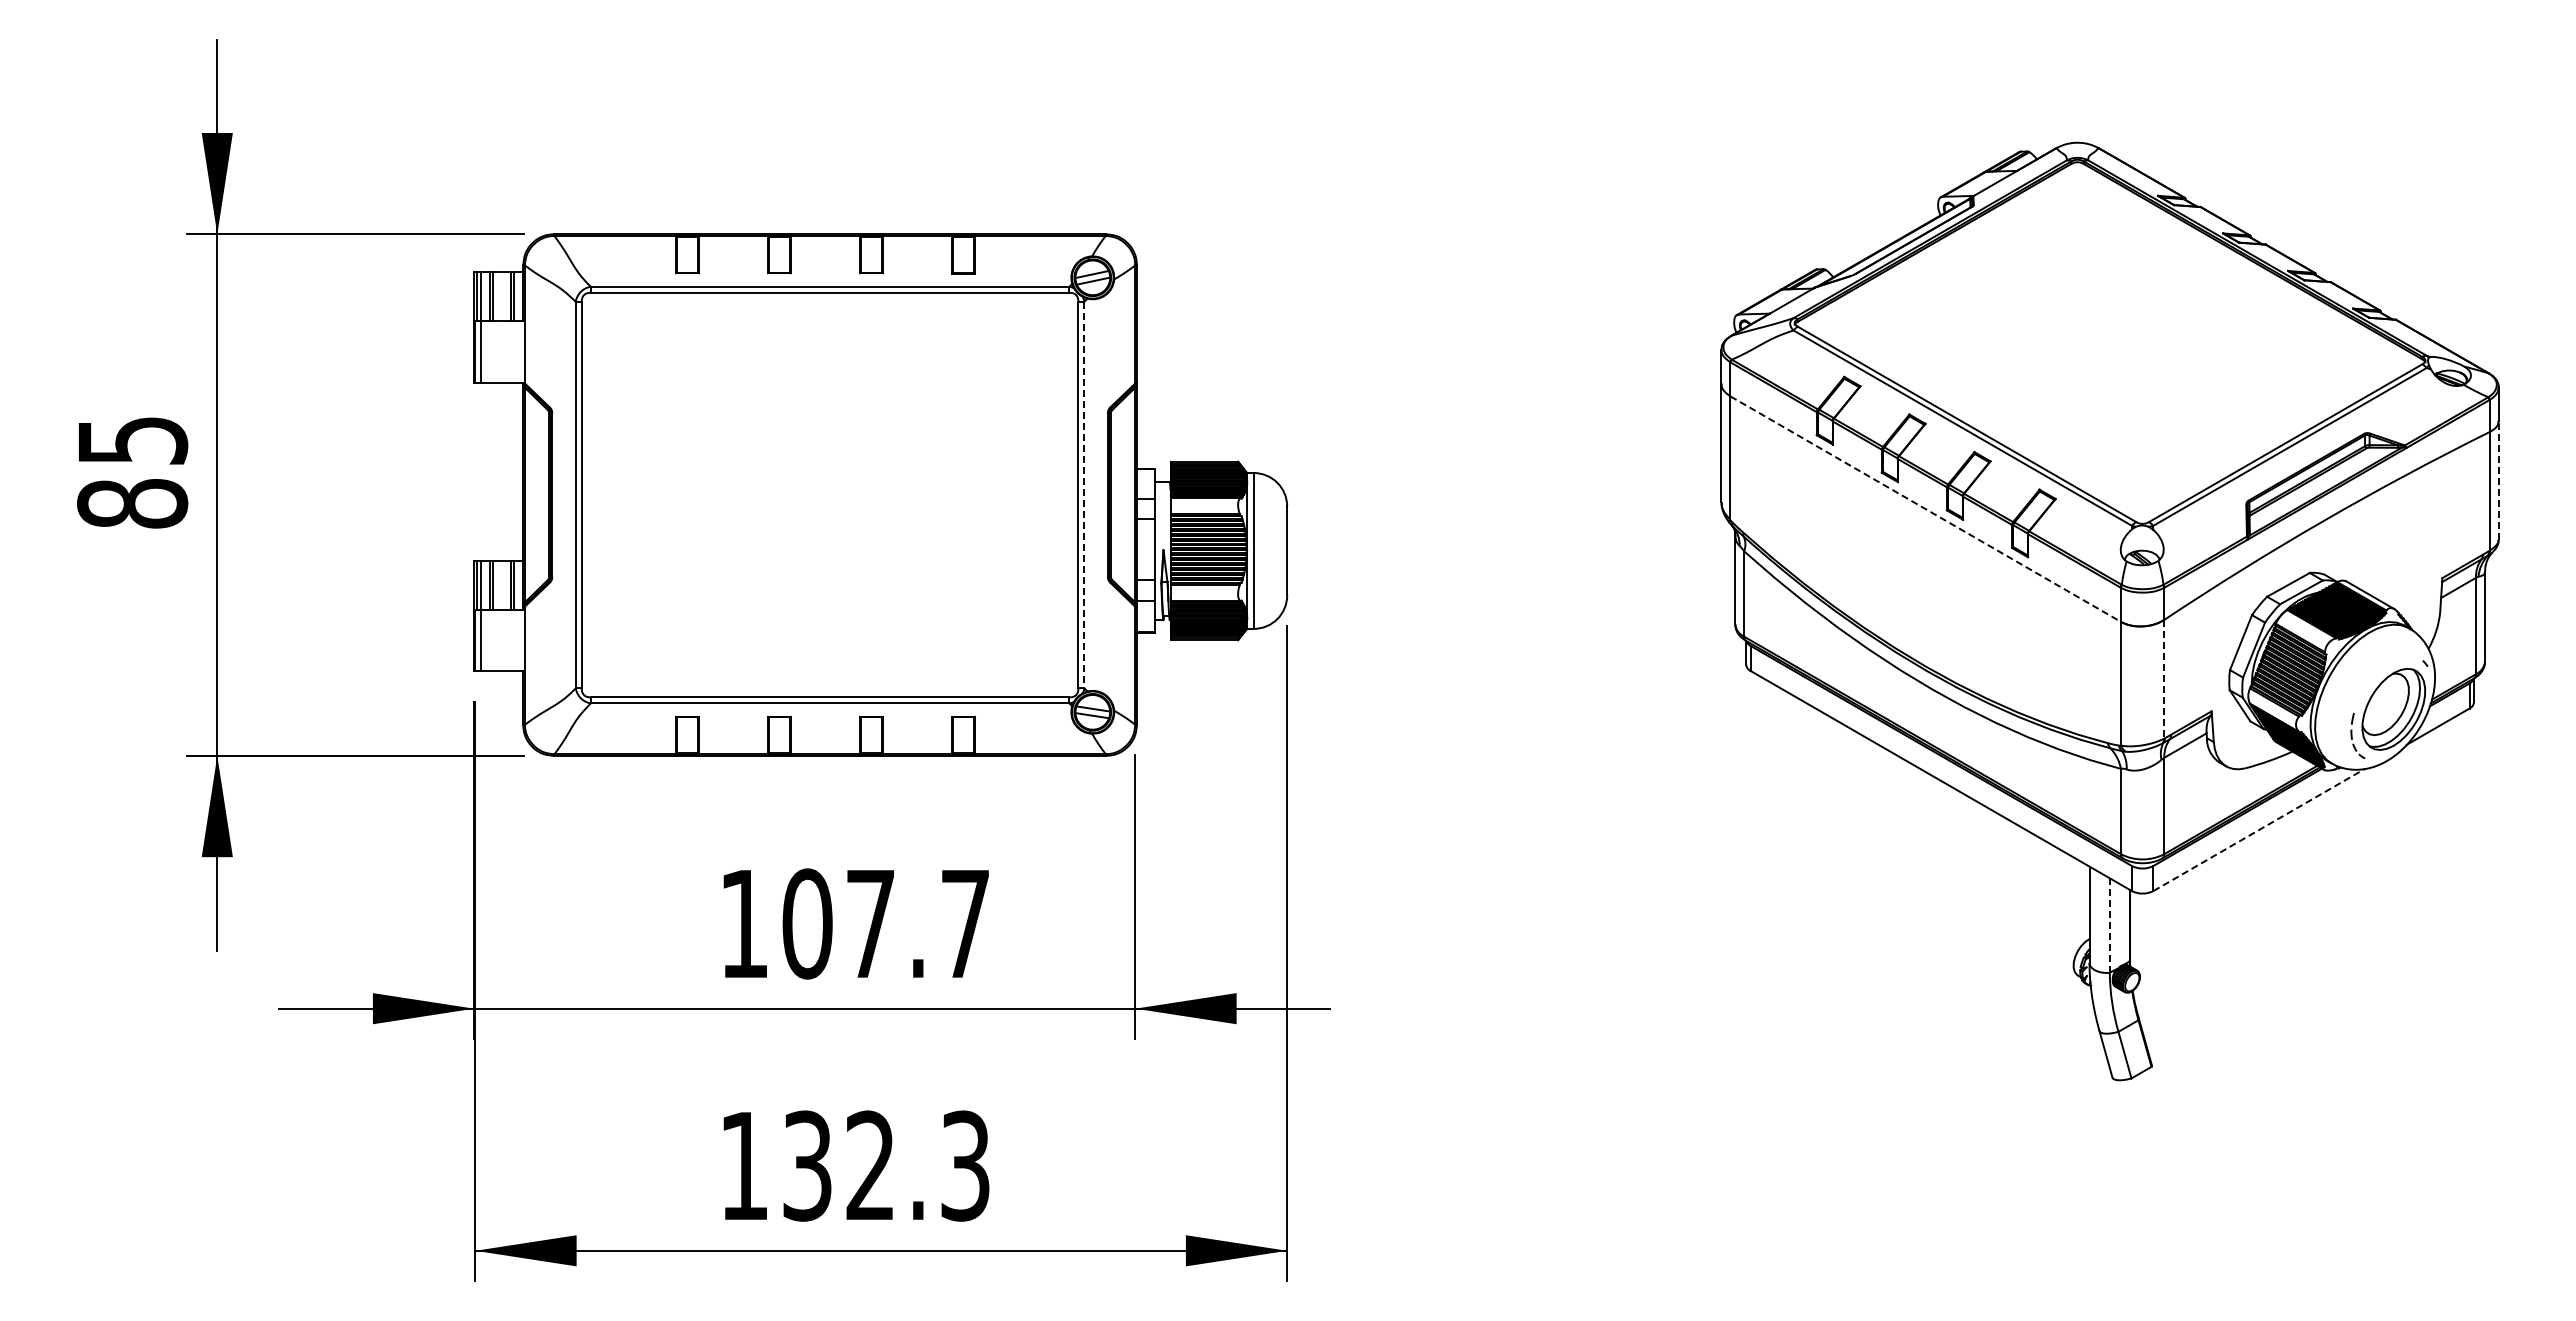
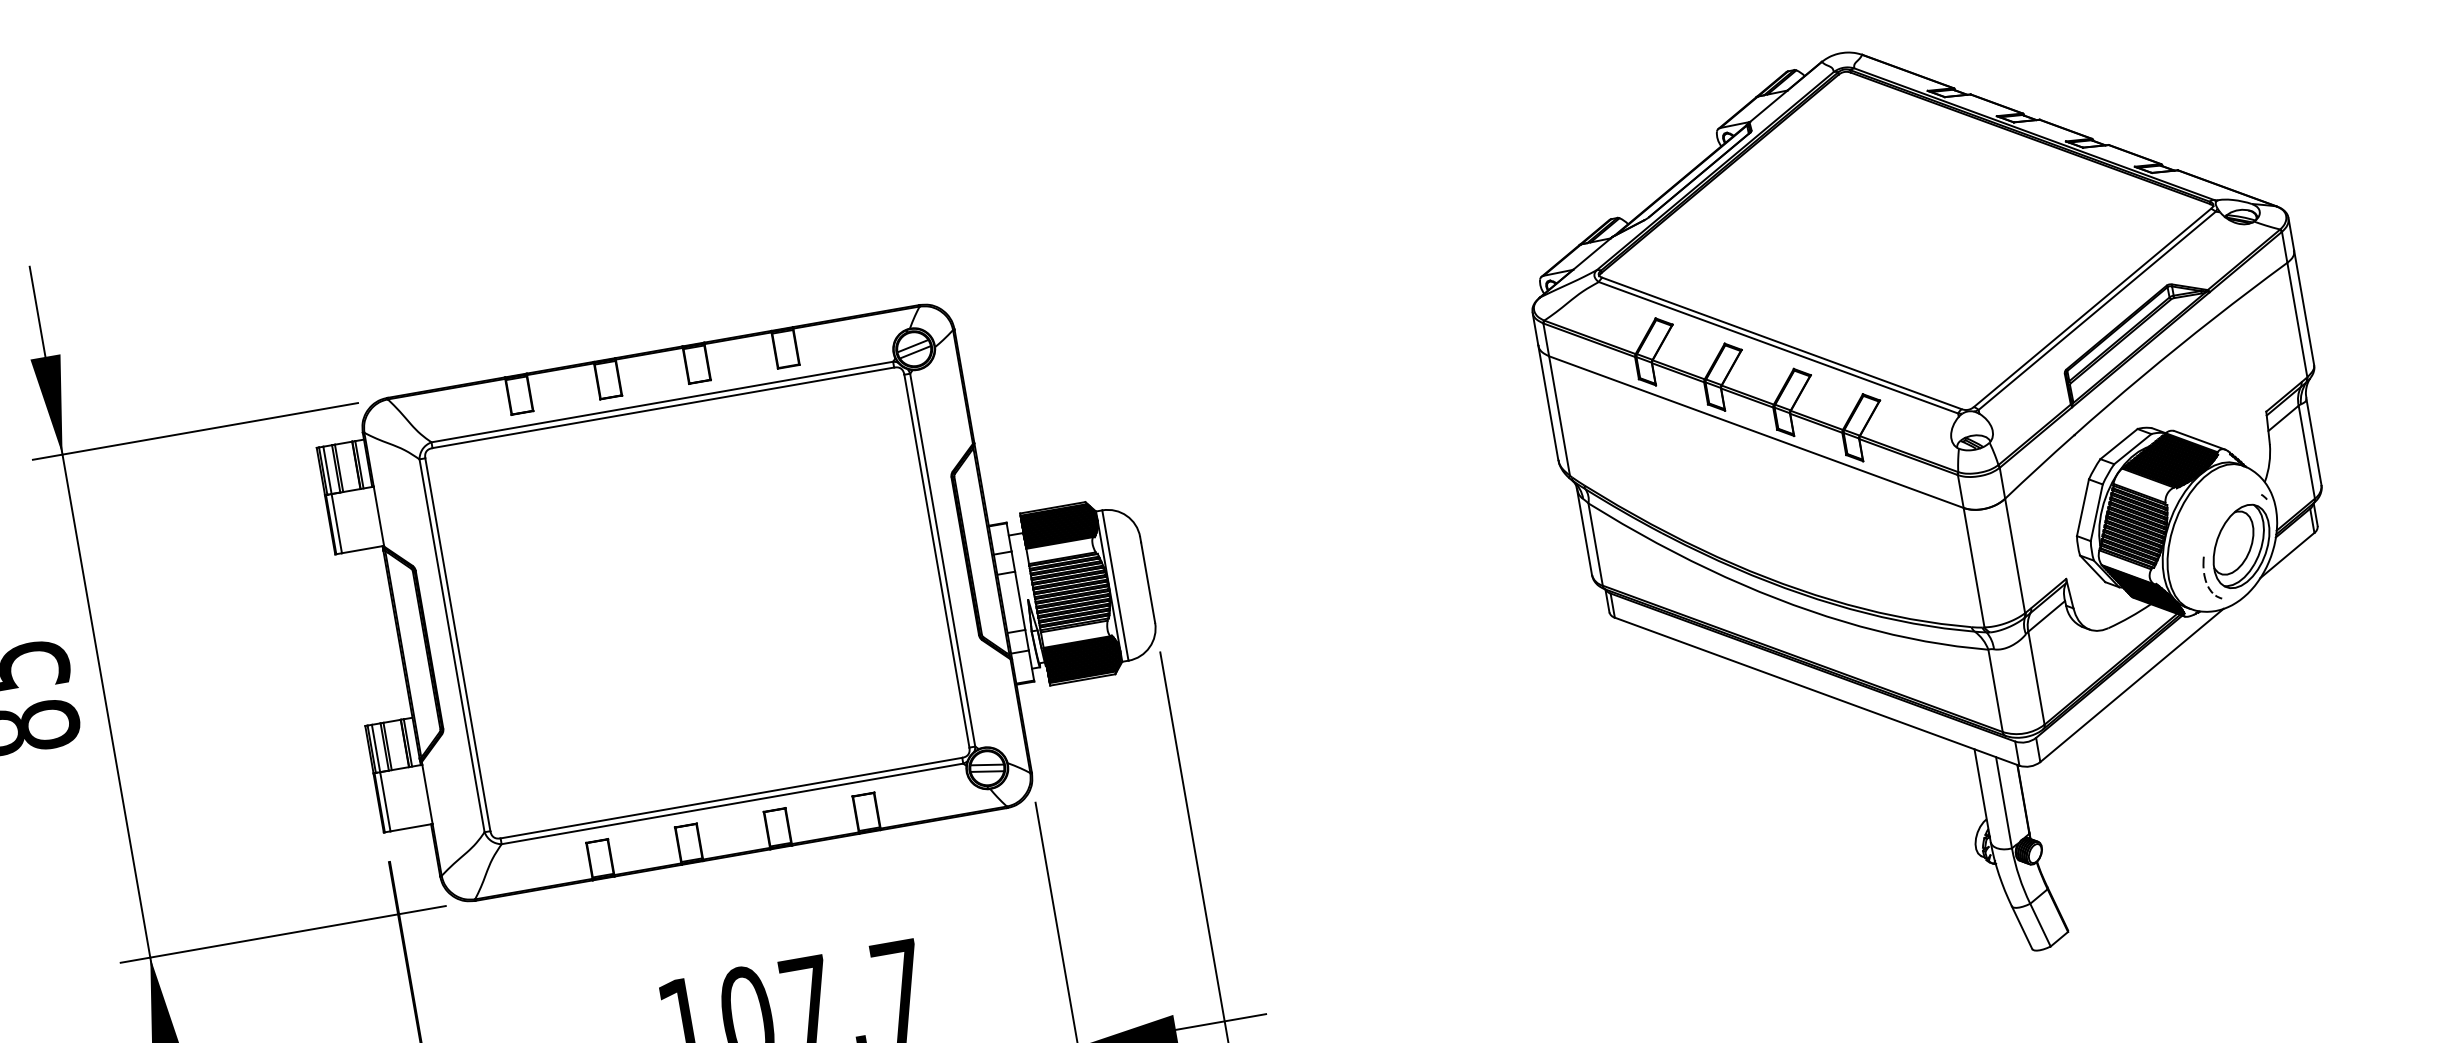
line: (2498, 480) -> (2303, 308), dashed -> solid
line: (1084, 495) -> (942, 560), dashed -> solid
line: (1926, 509) -> (1757, 432), dashed -> solid
line: (2164, 679) -> (2015, 556), dashed -> solid
line: (2259, 829) -> (2132, 684), dashed -> solid
line: (2109, 925) -> (2003, 802), dashed -> solid

